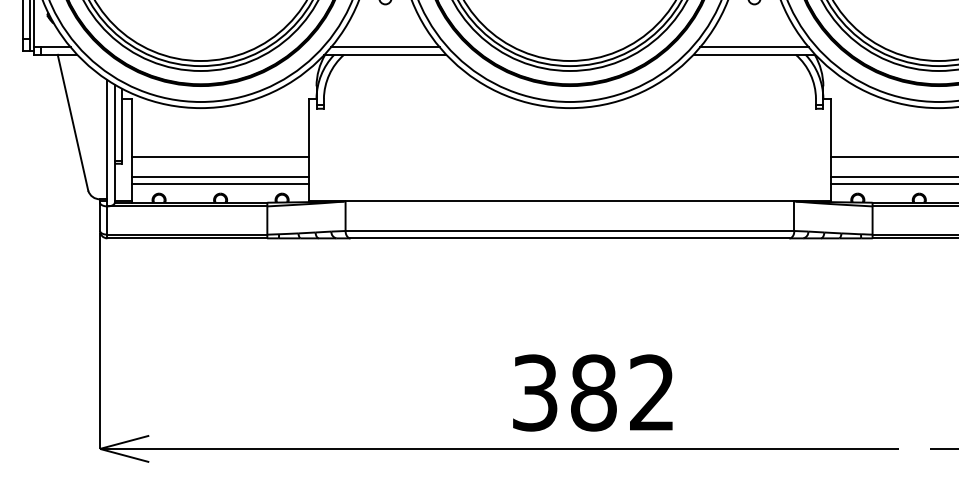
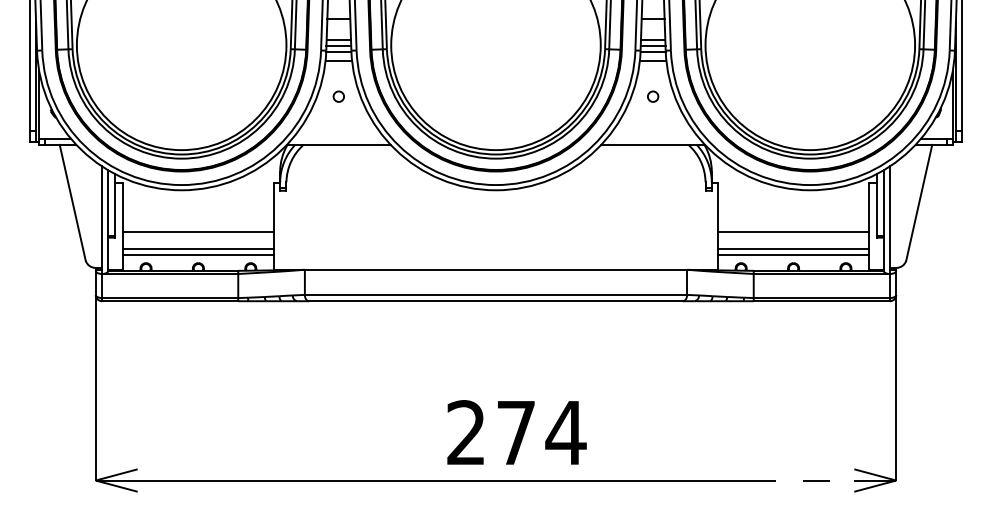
line: (385, 47) -> (338, 138), removed
line: (753, 47) -> (652, 138), removed
text: (594, 392) -> (516, 432), 382 -> 274

